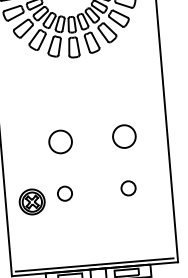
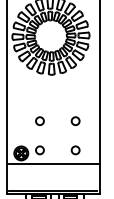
circle: (123, 135) -> (75, 120), size x0.62
circle: (59, 140) -> (39, 120), size x0.62
line: (91, 216) -> (53, 164), added

